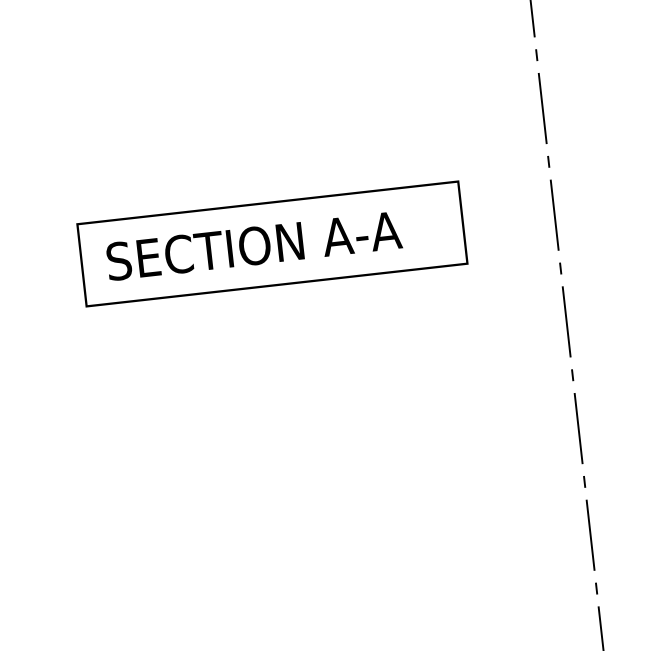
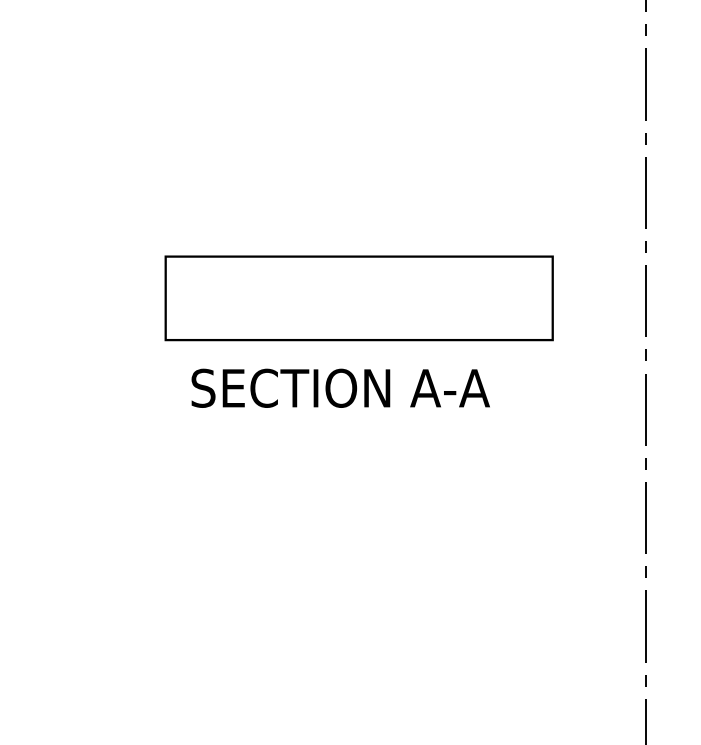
text: (253, 245) -> (340, 387), moved

